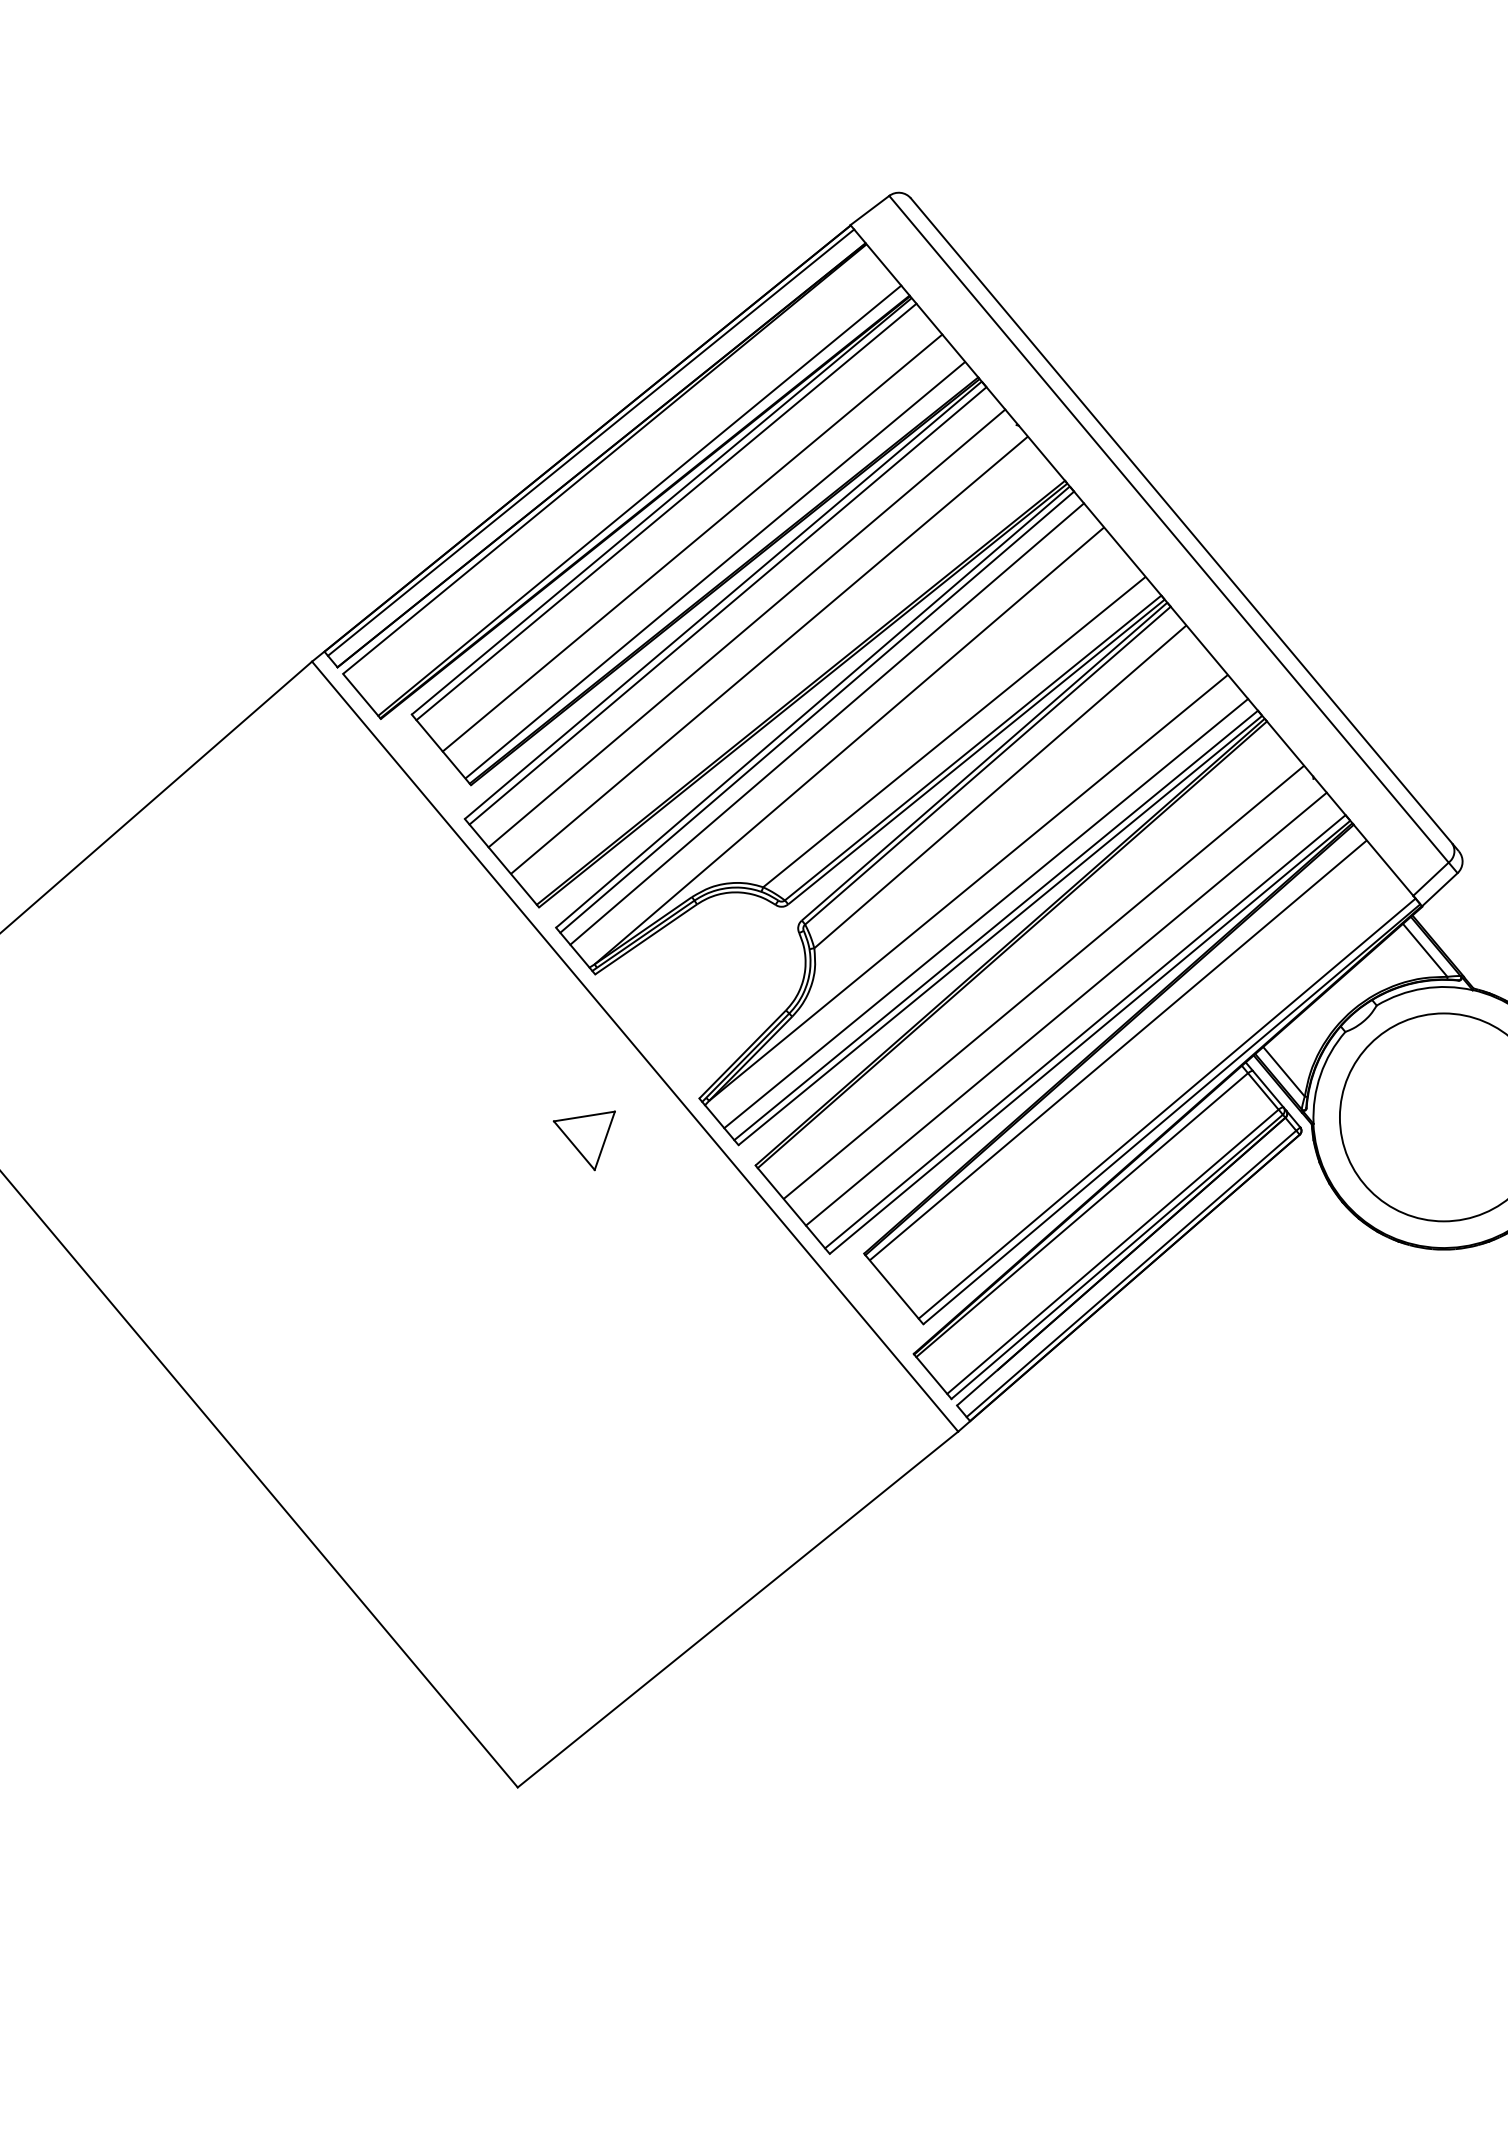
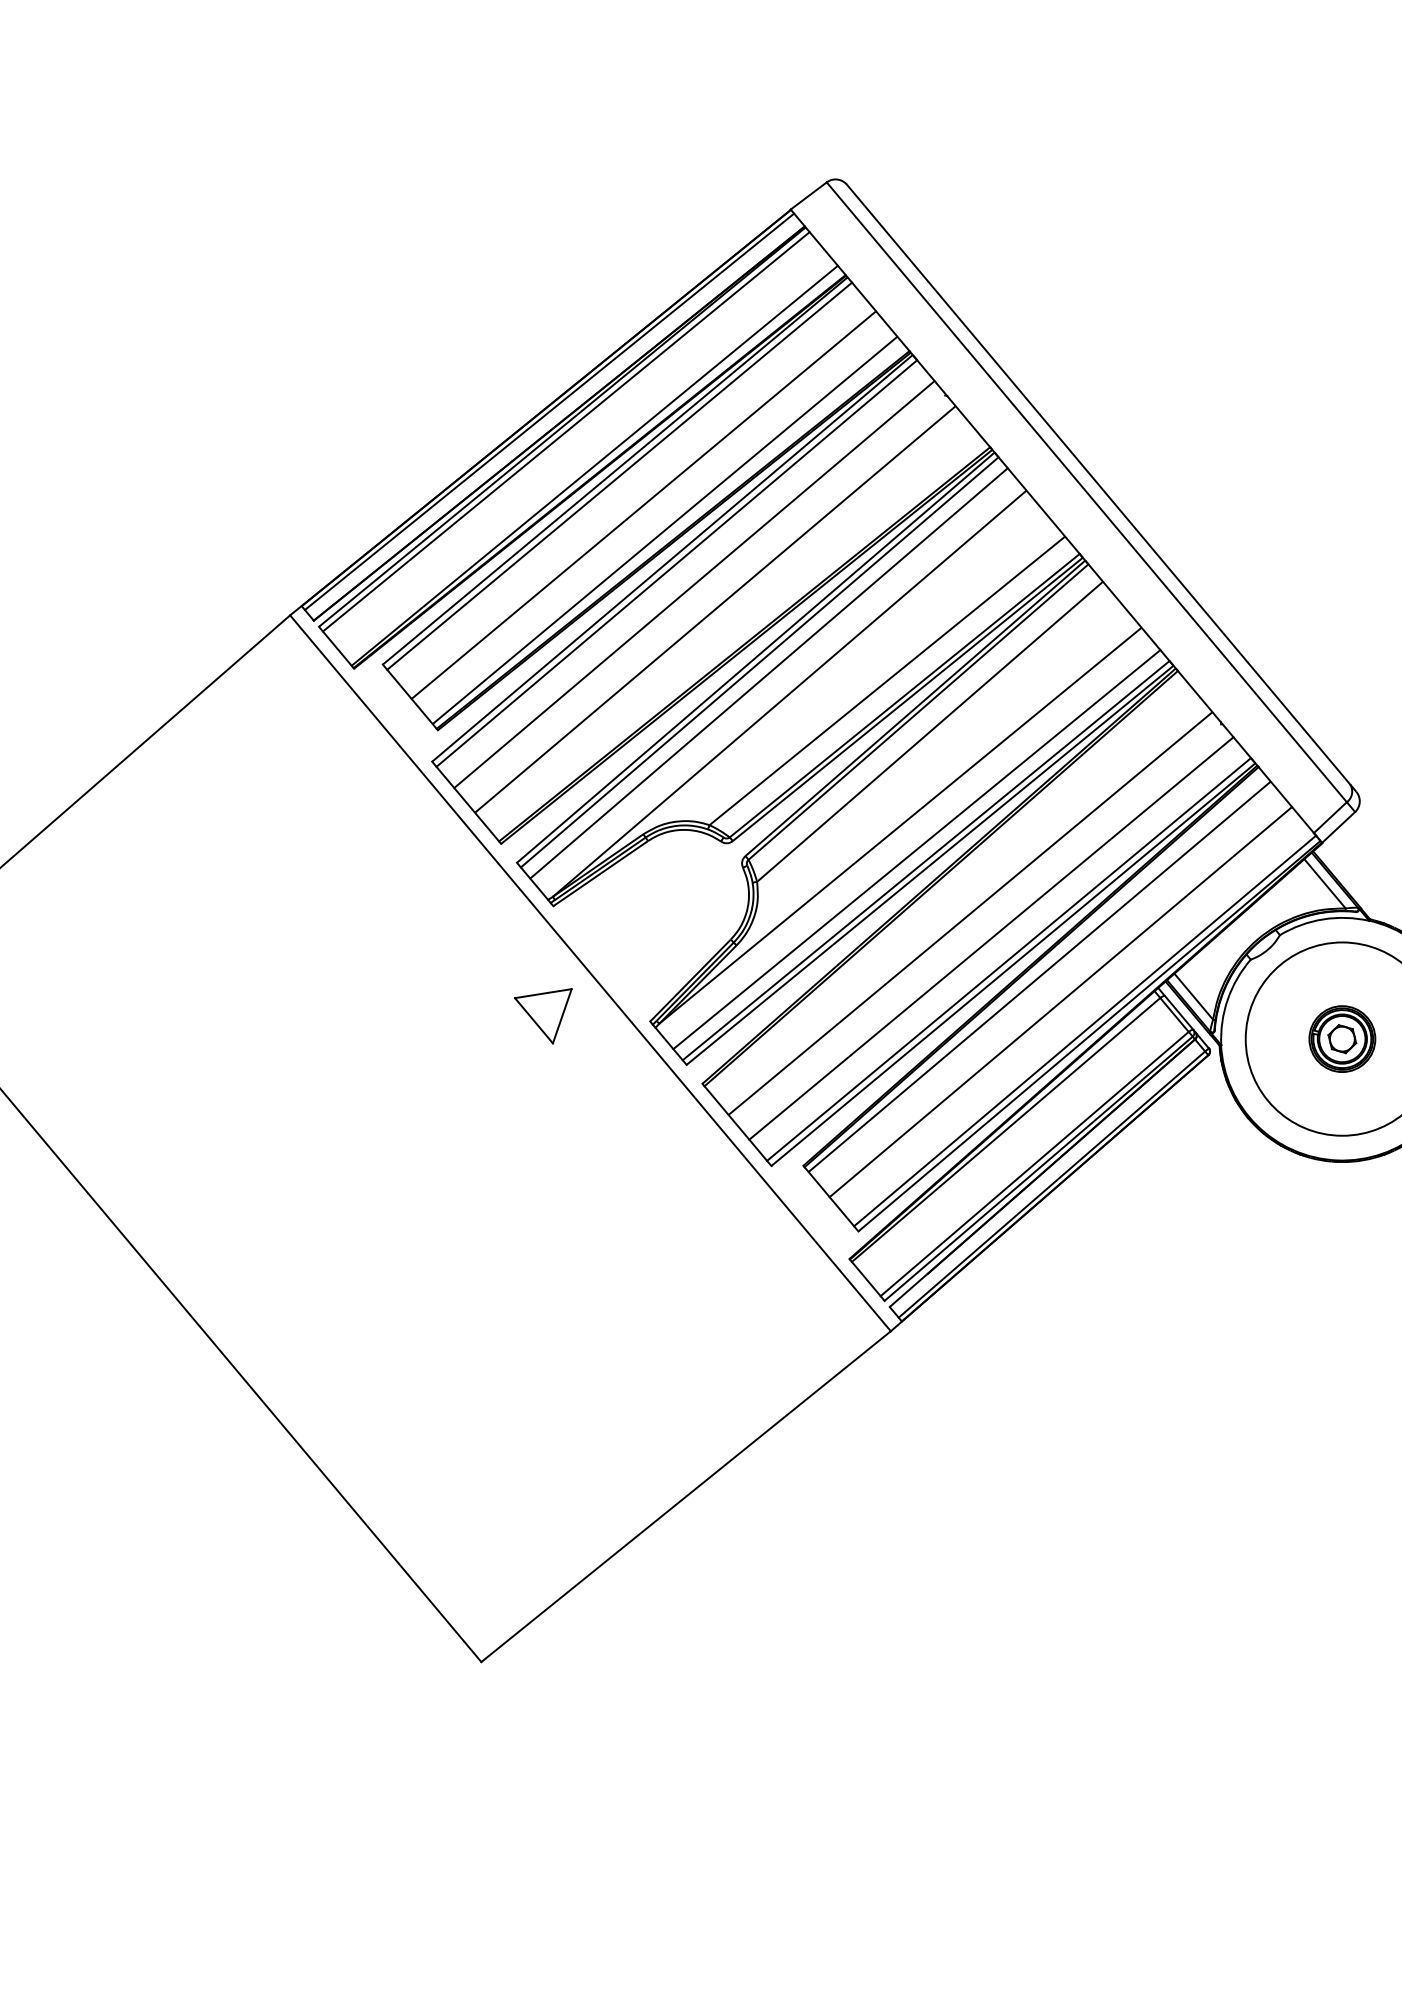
line: (608, 463) -> (565, 431), added
line: (1140, 1077) -> (1060, 1002), added
part: (1443, 1117) -> (1342, 1039), added
part: (583, 1140) -> (542, 1015), moved

